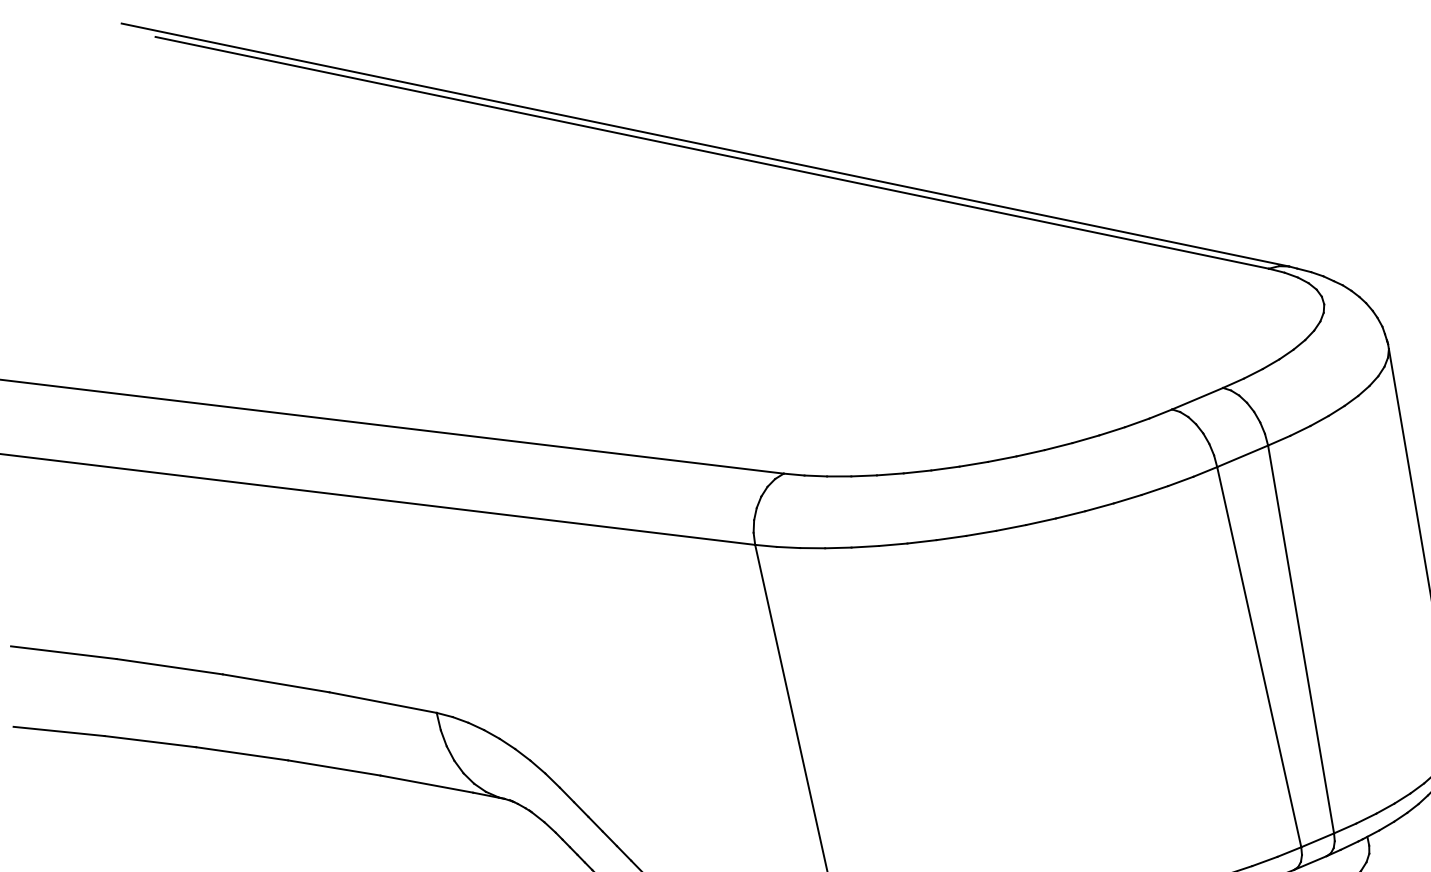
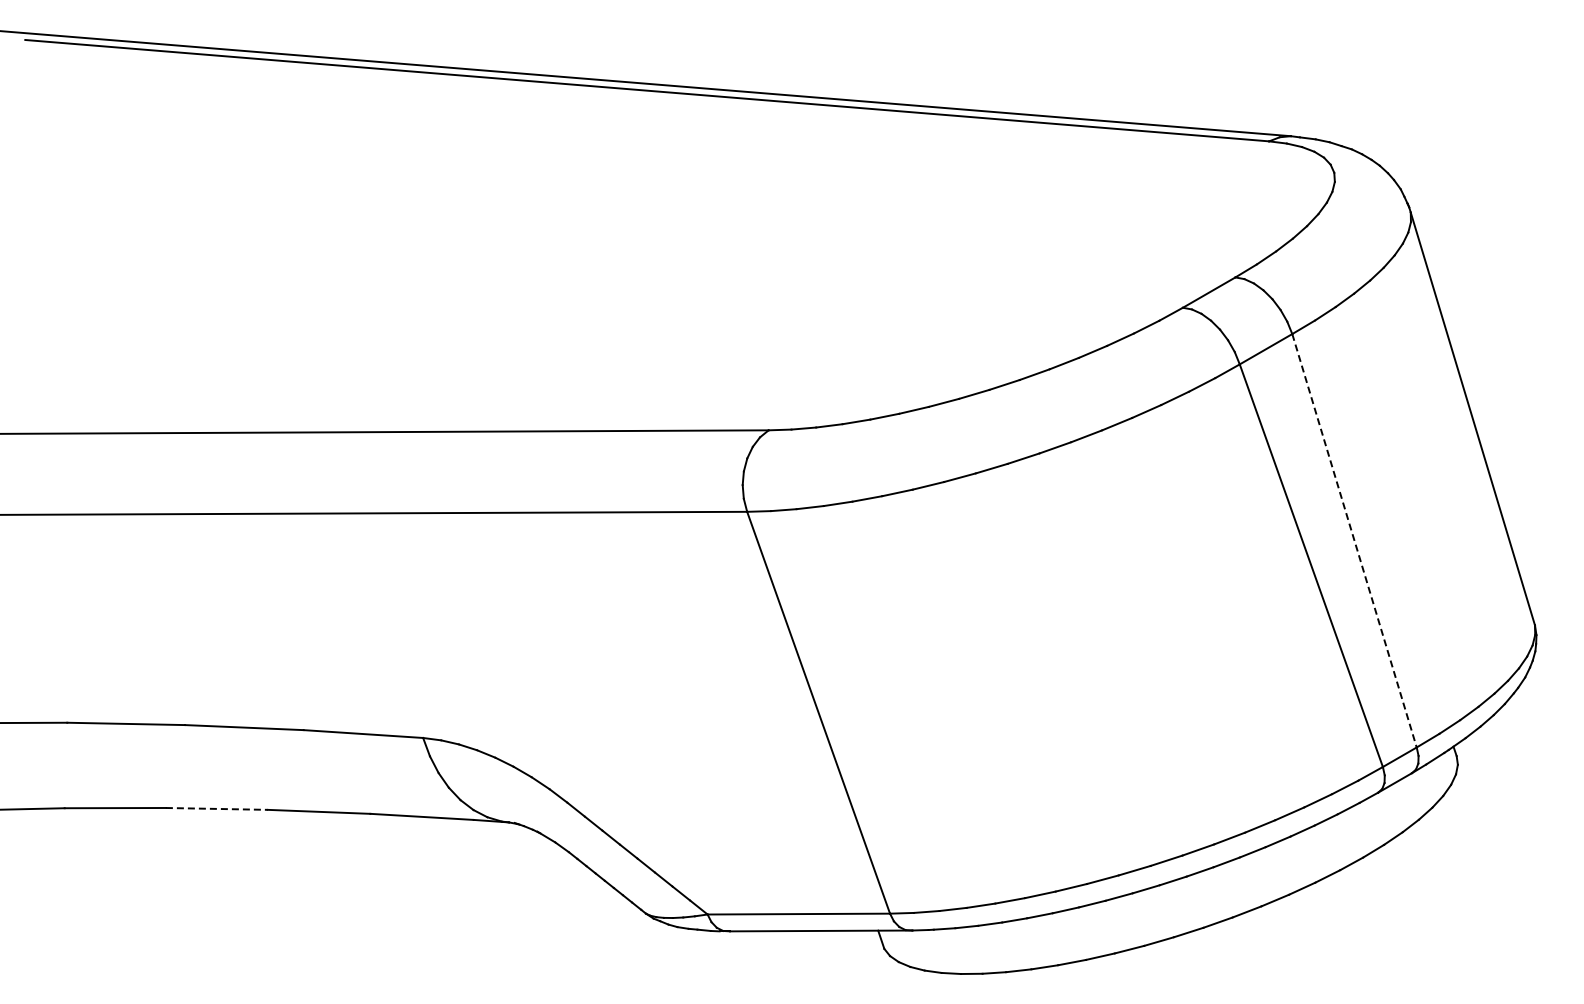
line: (1301, 639) -> (1354, 540), solid -> dashed
line: (241, 753) -> (216, 808), solid -> dashed

